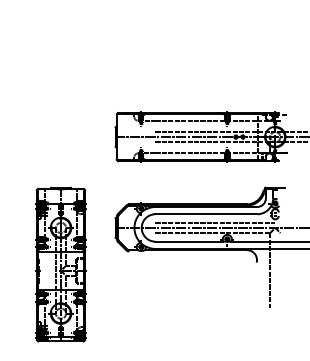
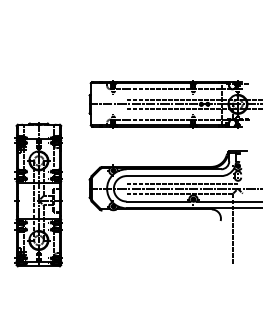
part: (60, 264) -> (38, 194), moved

